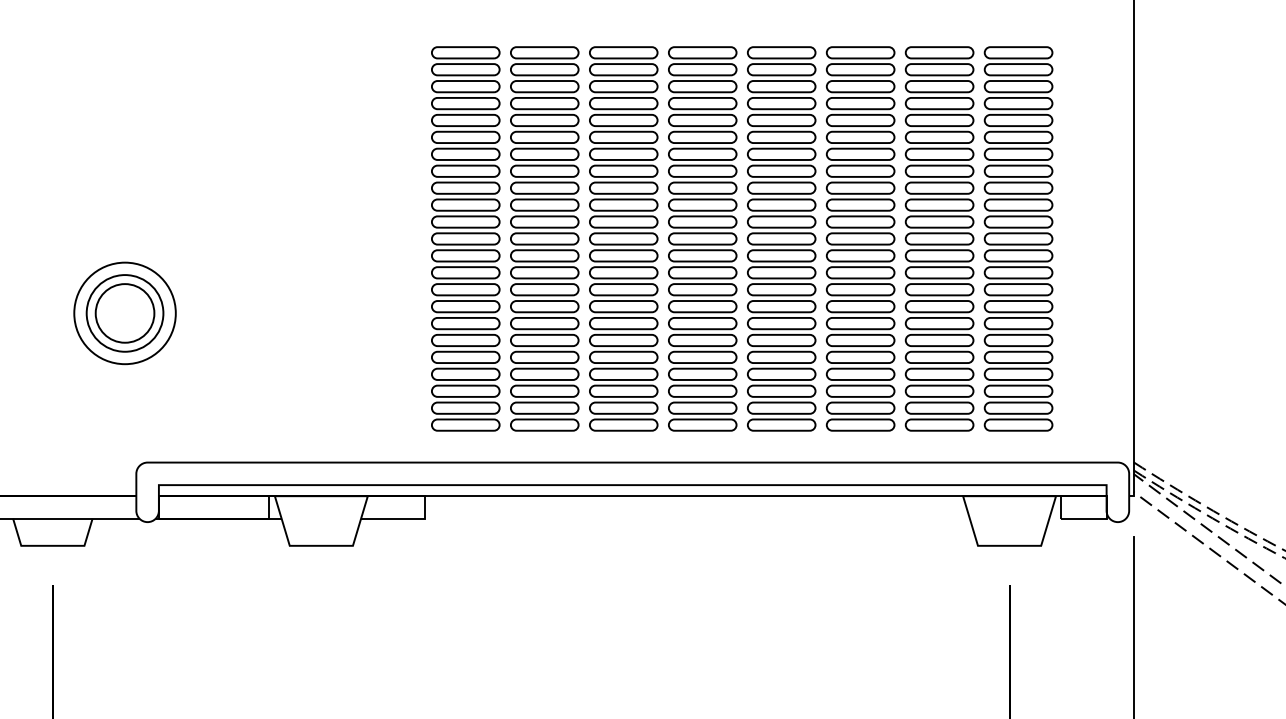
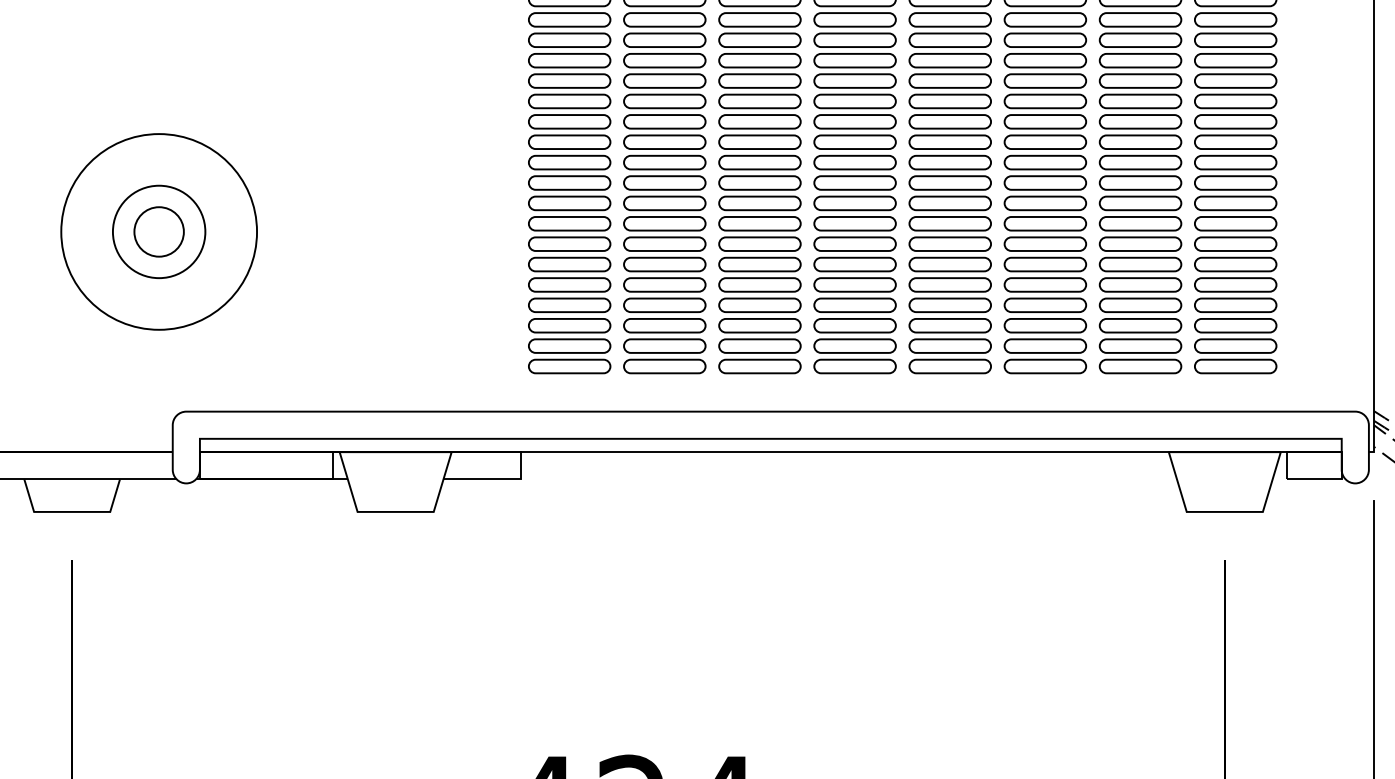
circle: (124, 313) -> (158, 232), size x0.7
circle: (124, 313) -> (158, 232), size x1.6

